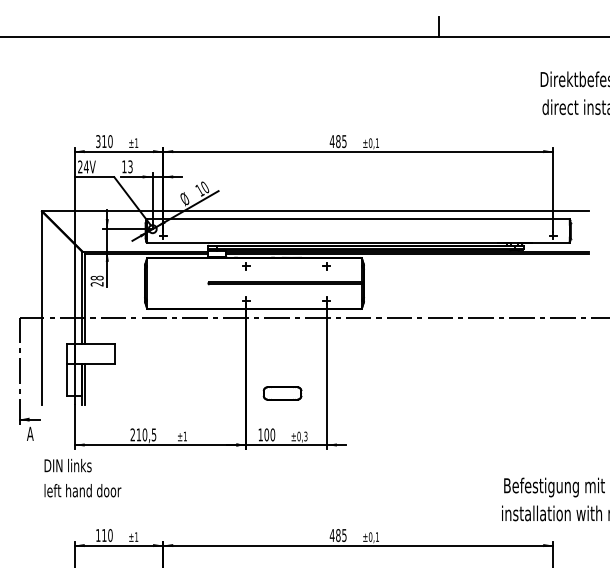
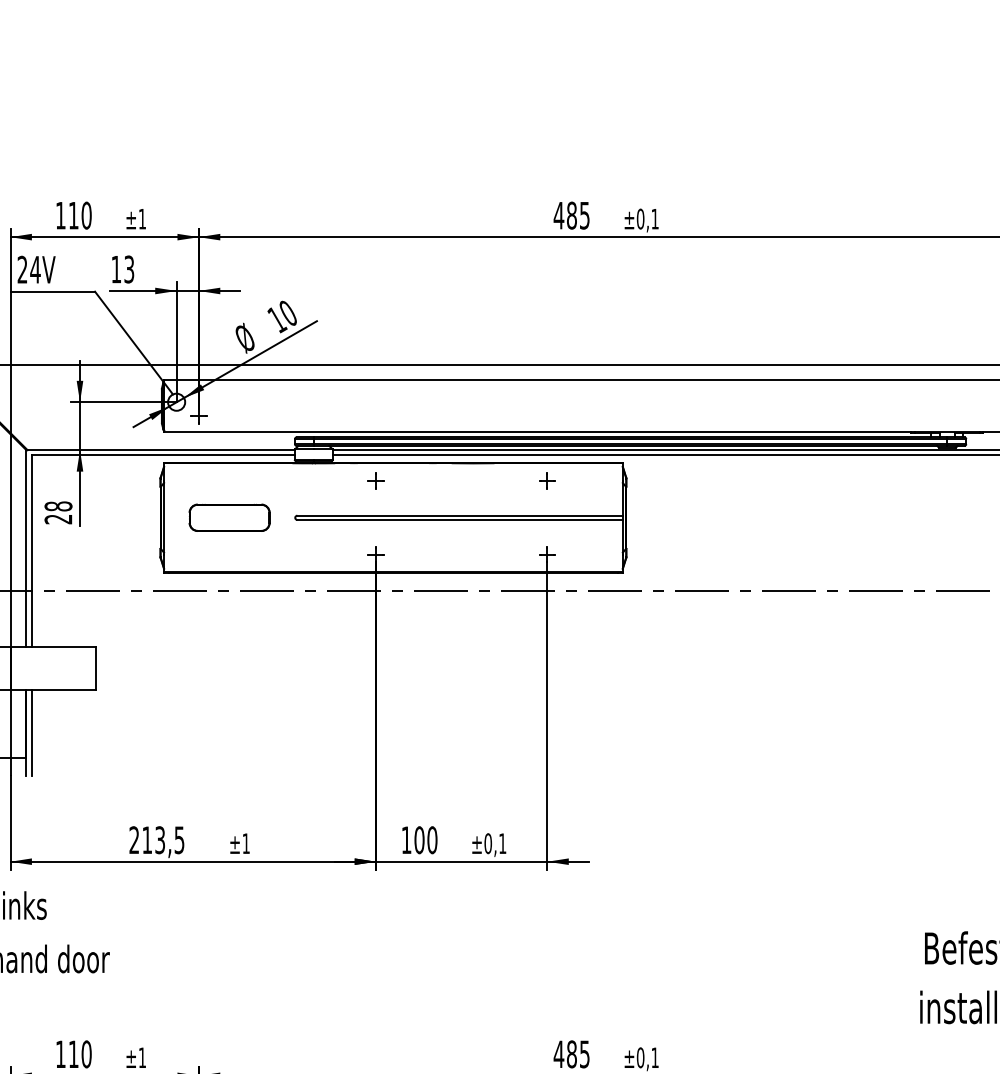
text: (98, 141) -> (61, 215), 310 -> 110
part: (282, 393) -> (229, 517), moved
text: (144, 434) -> (159, 839), 210,5 -> 213,5
text: (305, 436) -> (501, 843), ±0,3 -> ±0,1

